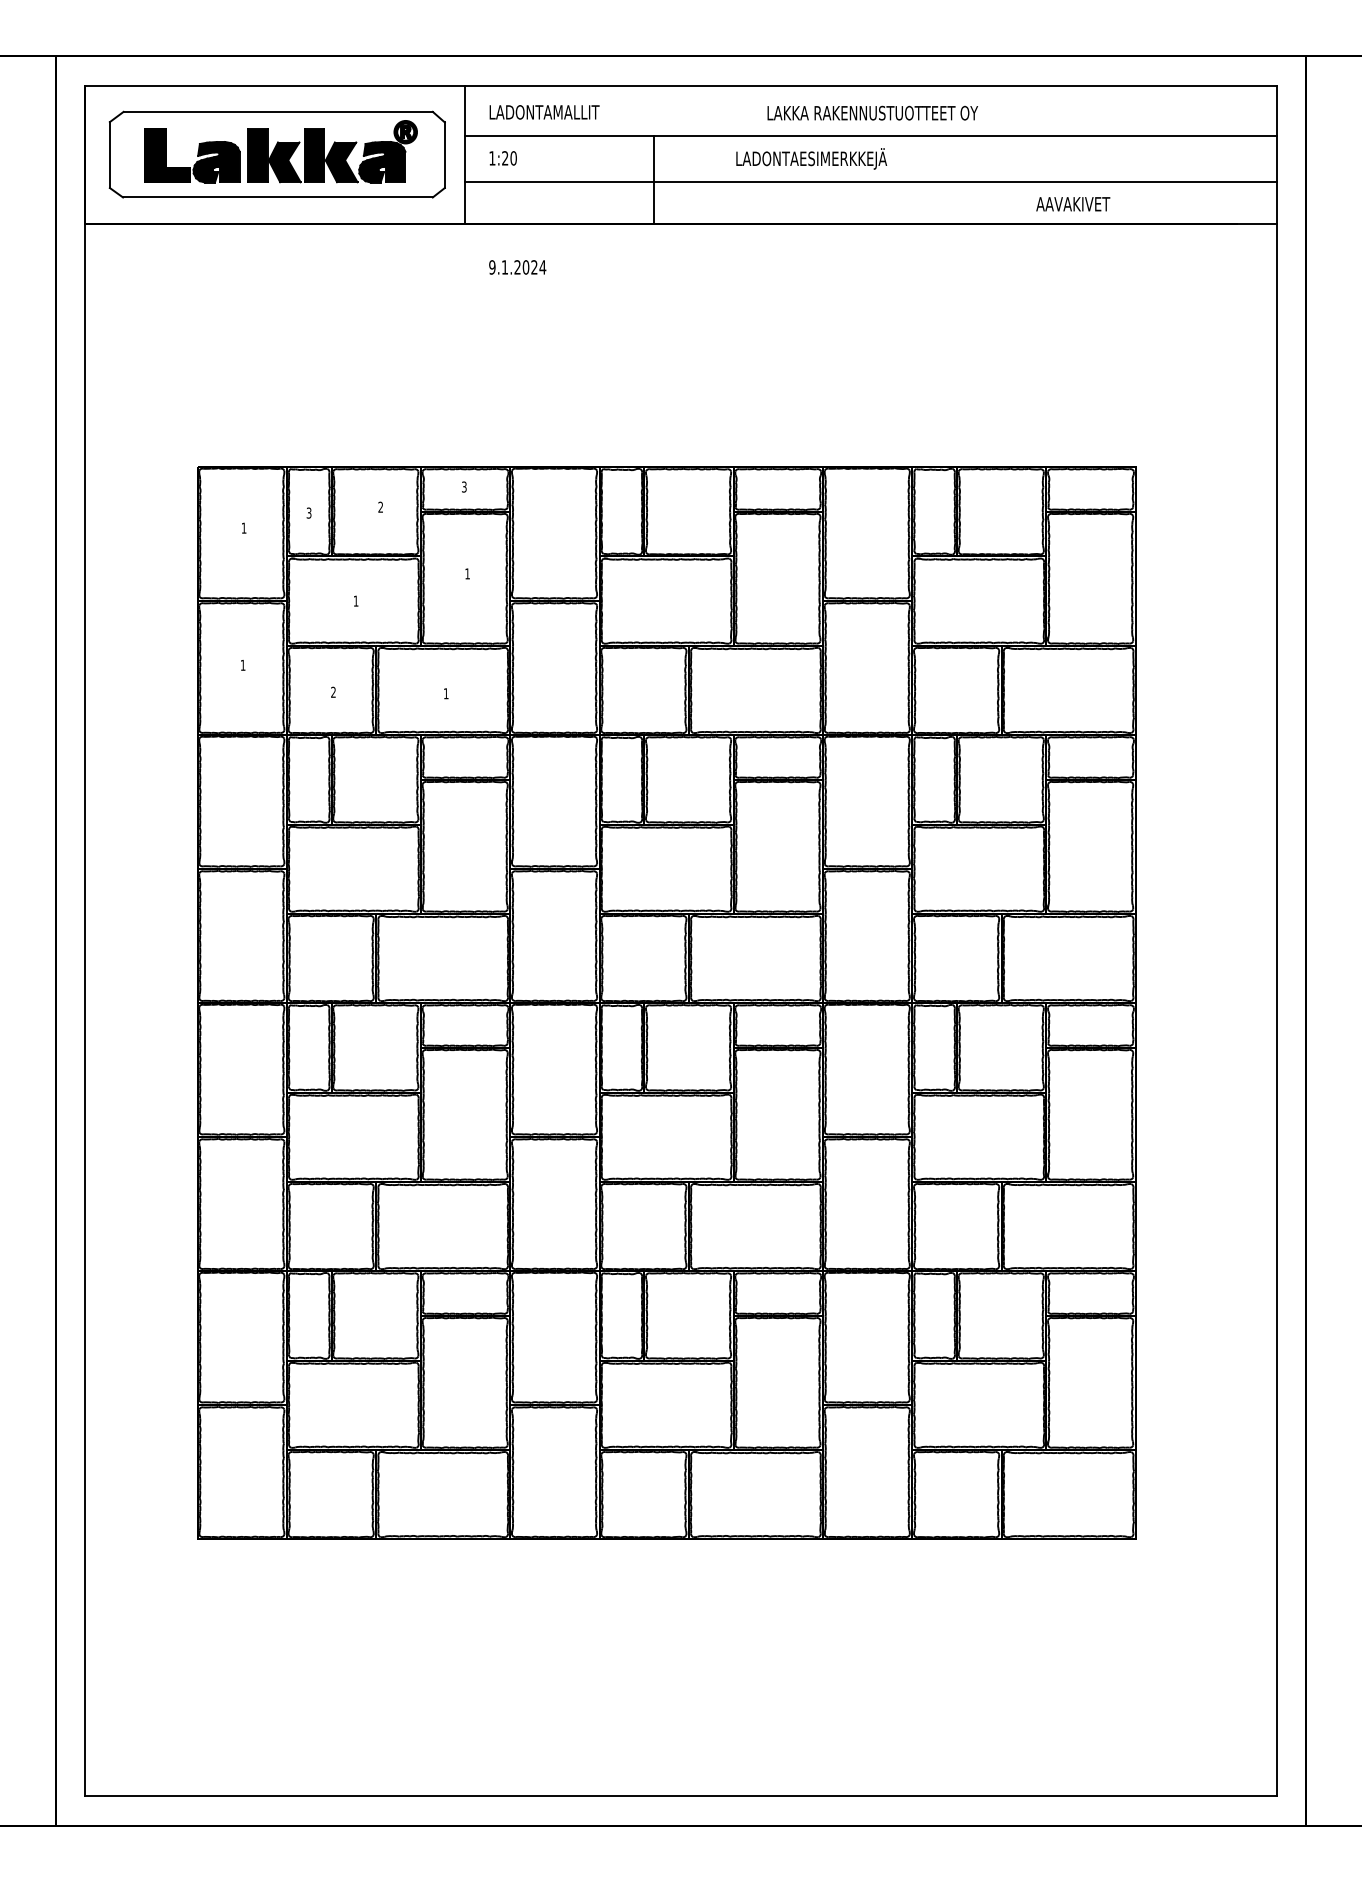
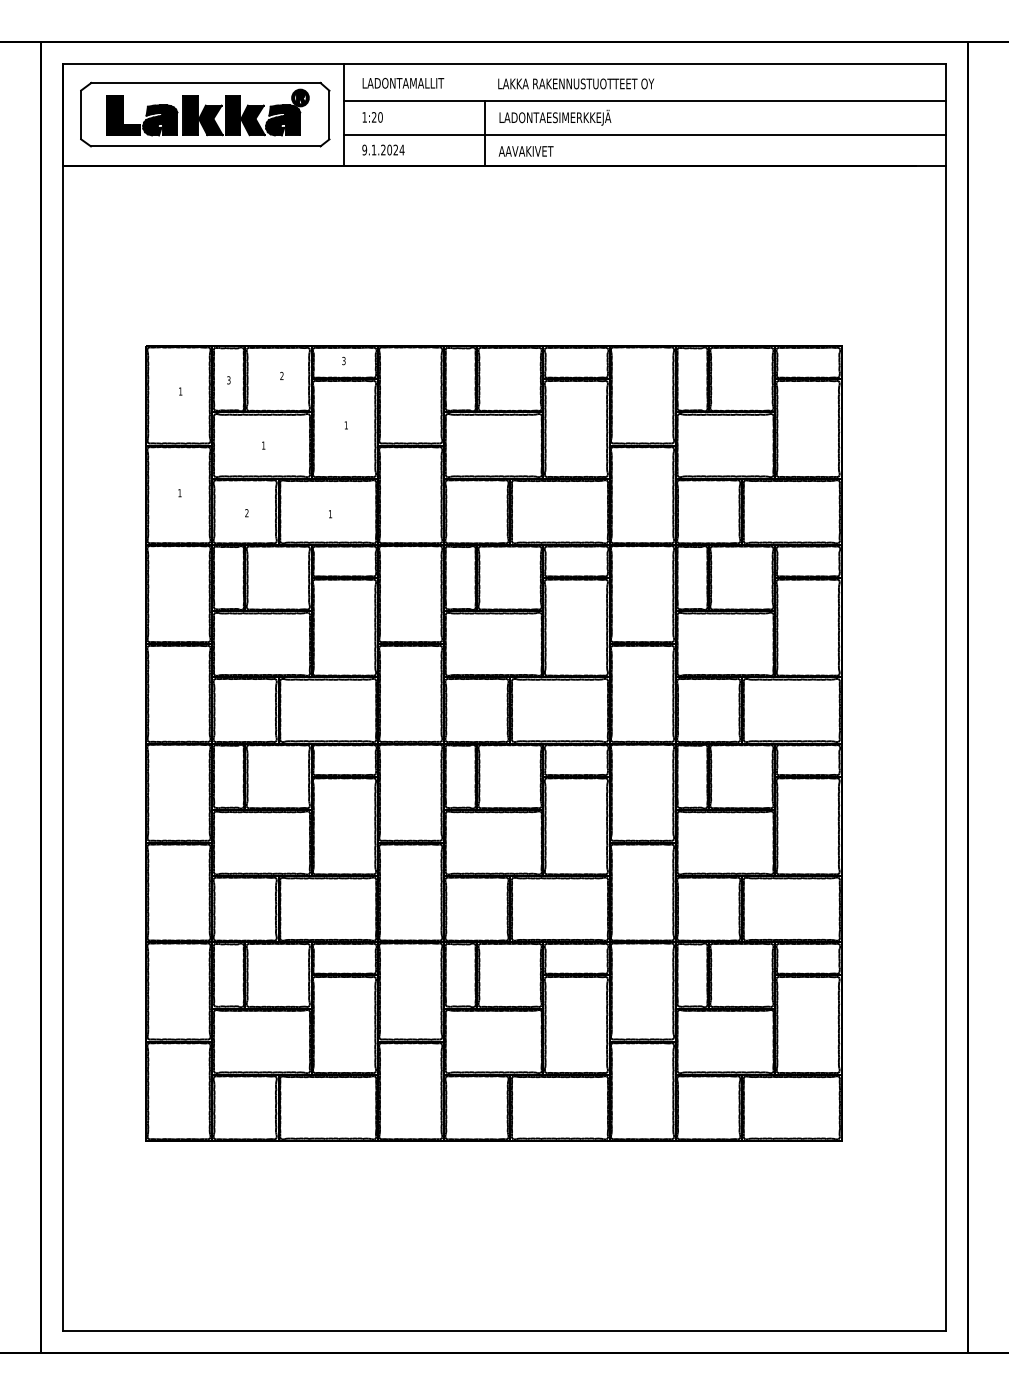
text: (872, 112) -> (576, 83), moved
text: (811, 158) -> (555, 117), moved
text: (1073, 204) -> (526, 151), moved
text: (517, 267) -> (383, 150), moved

